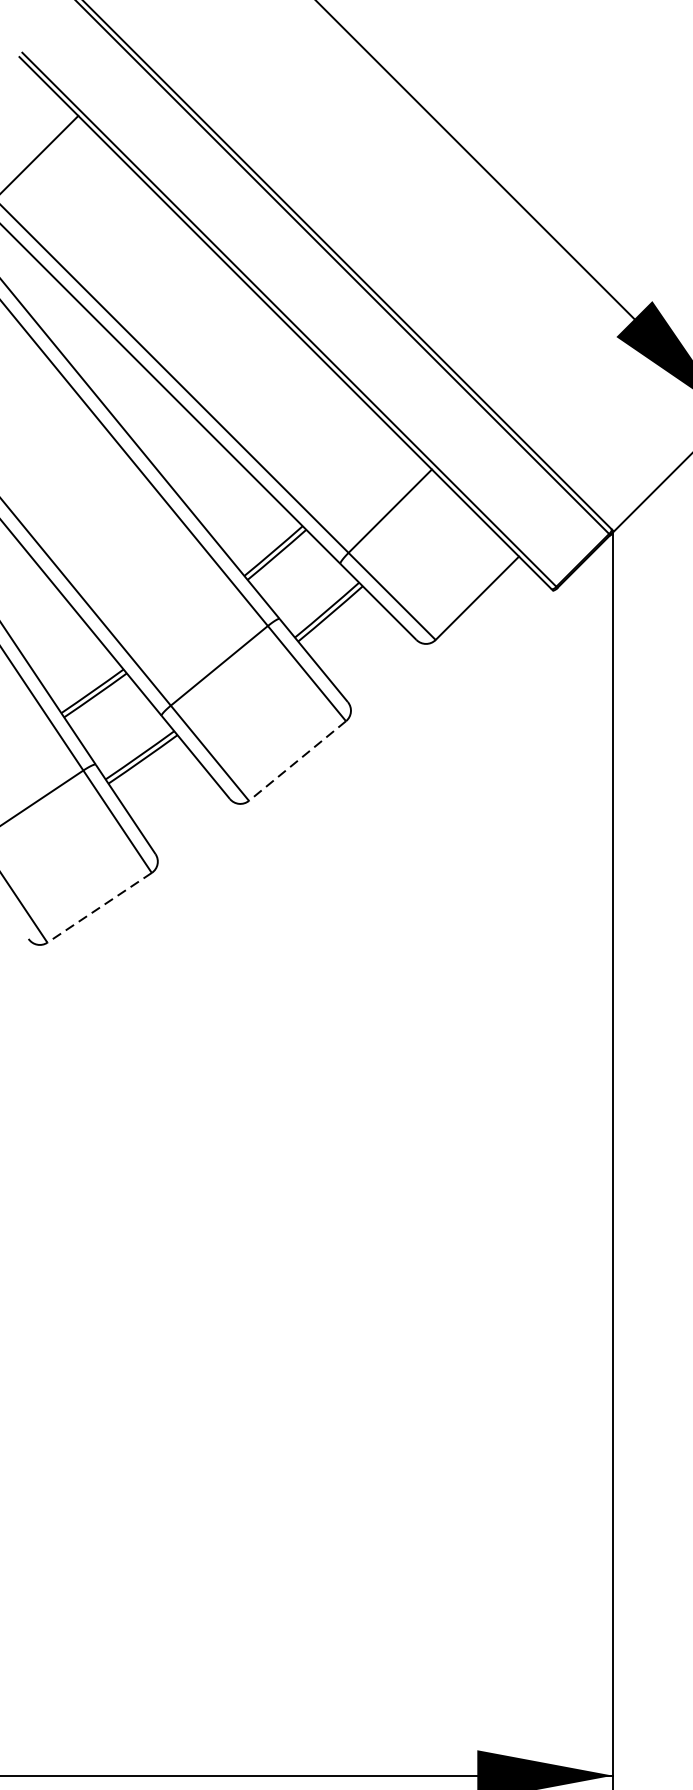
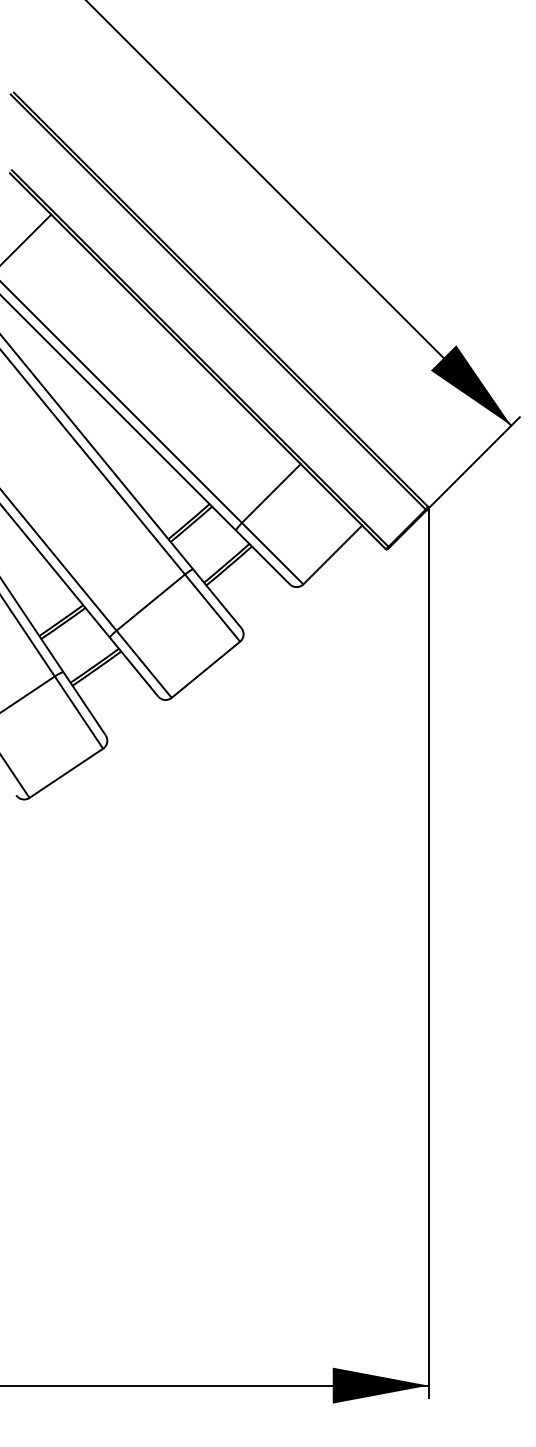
line: (296, 762) -> (205, 670), dashed -> solid
line: (98, 908) -> (65, 773), dashed -> solid

